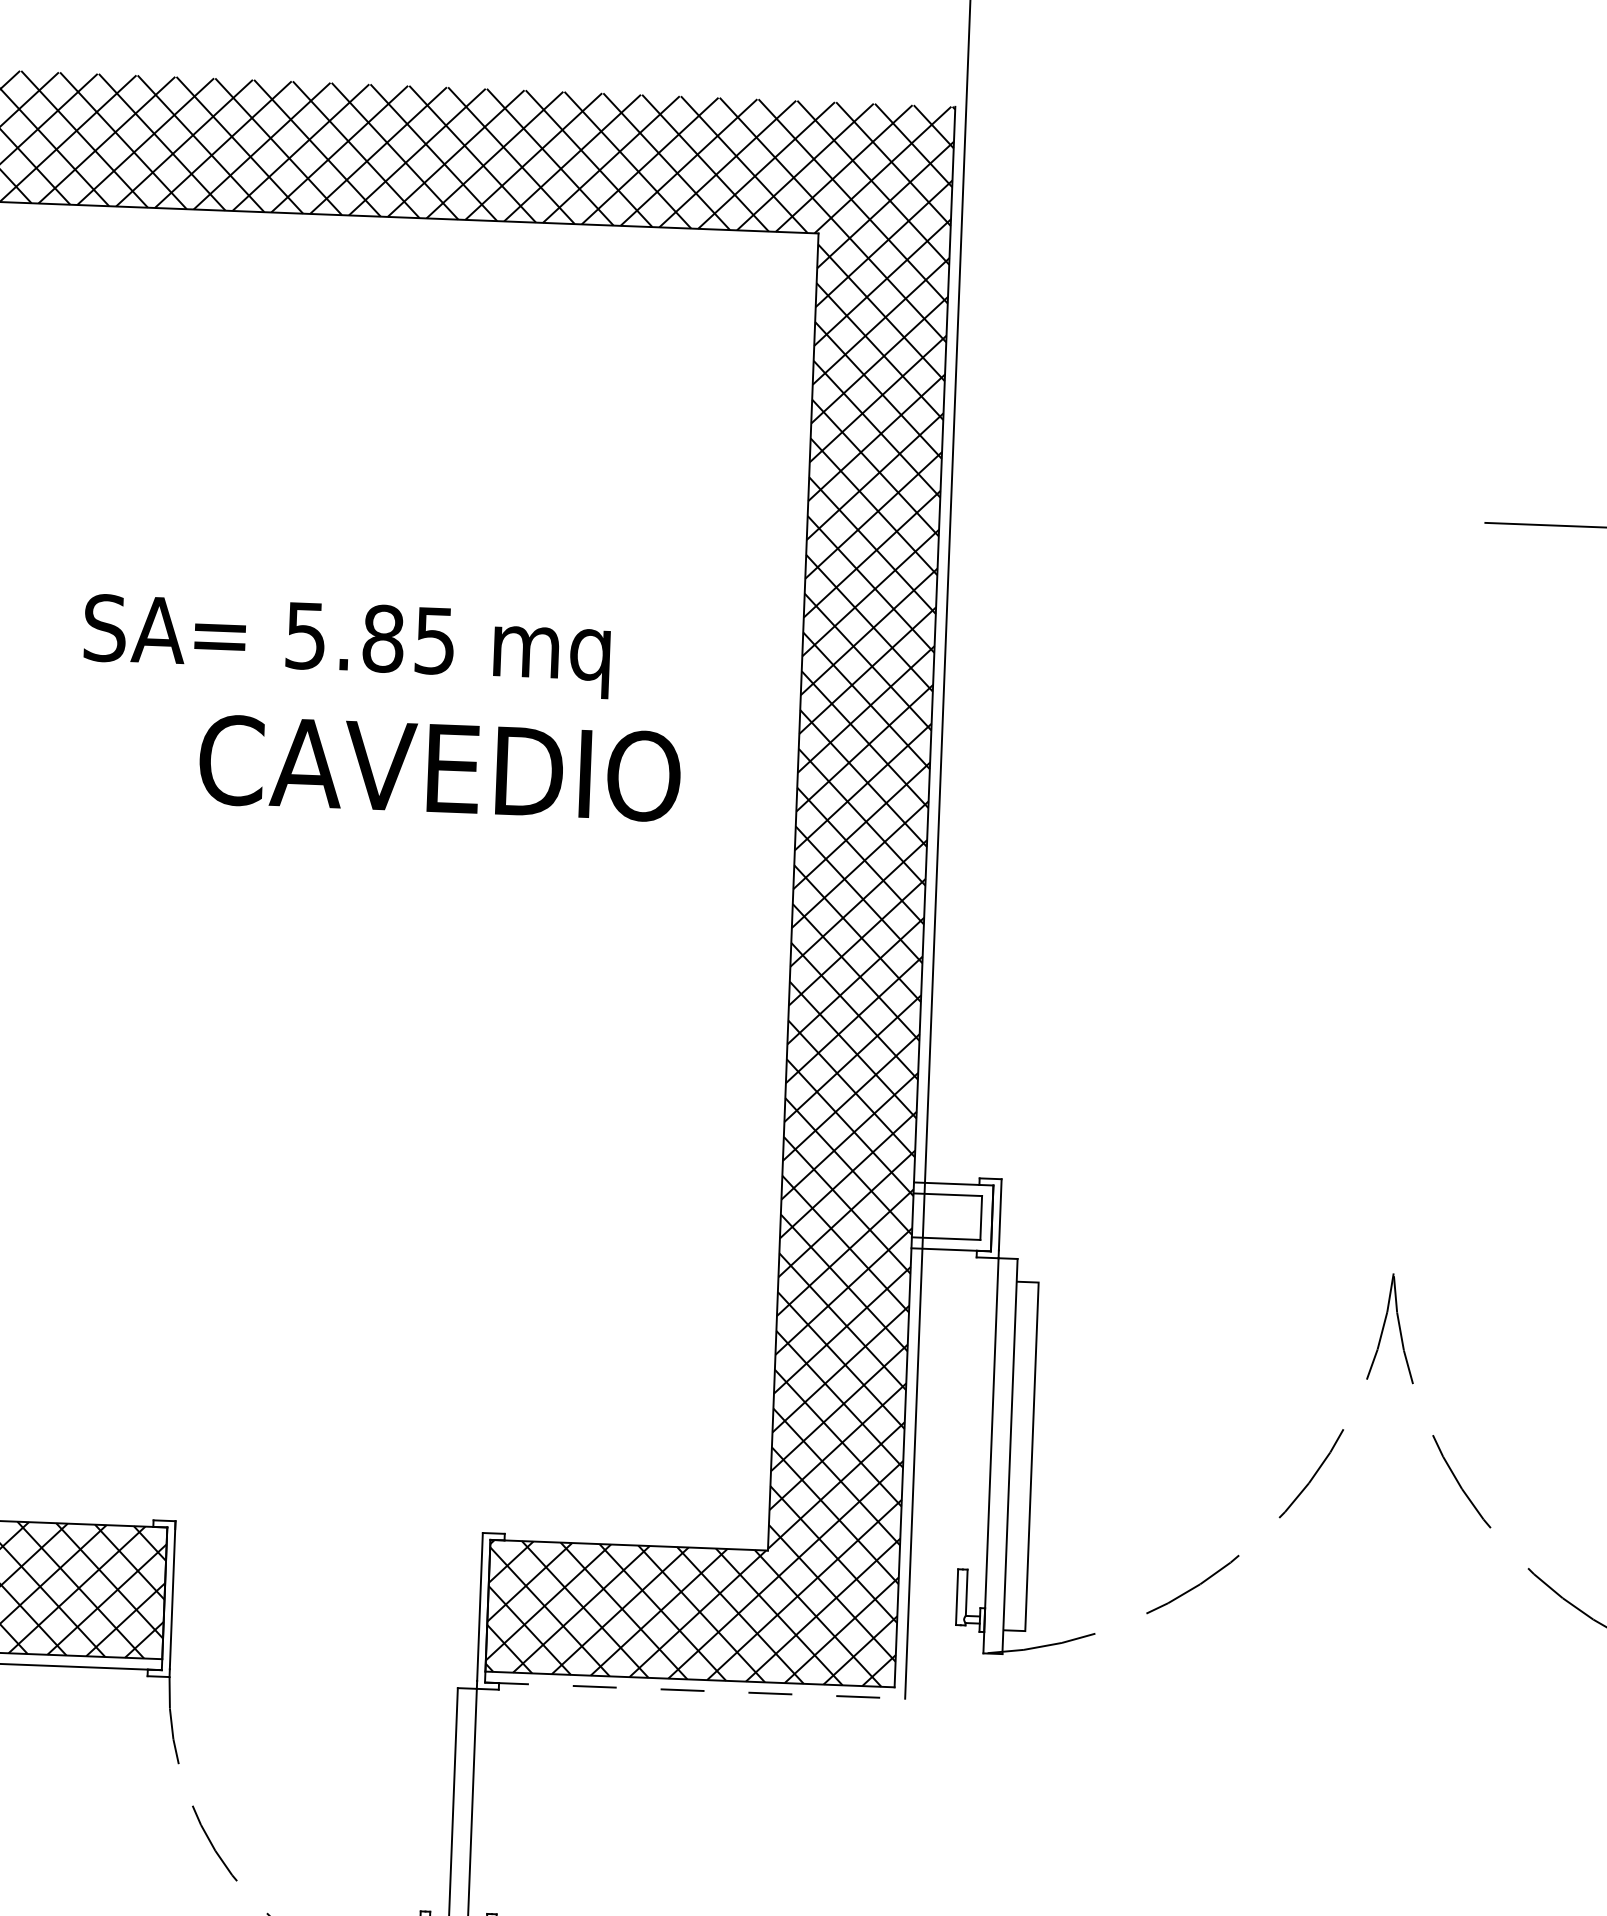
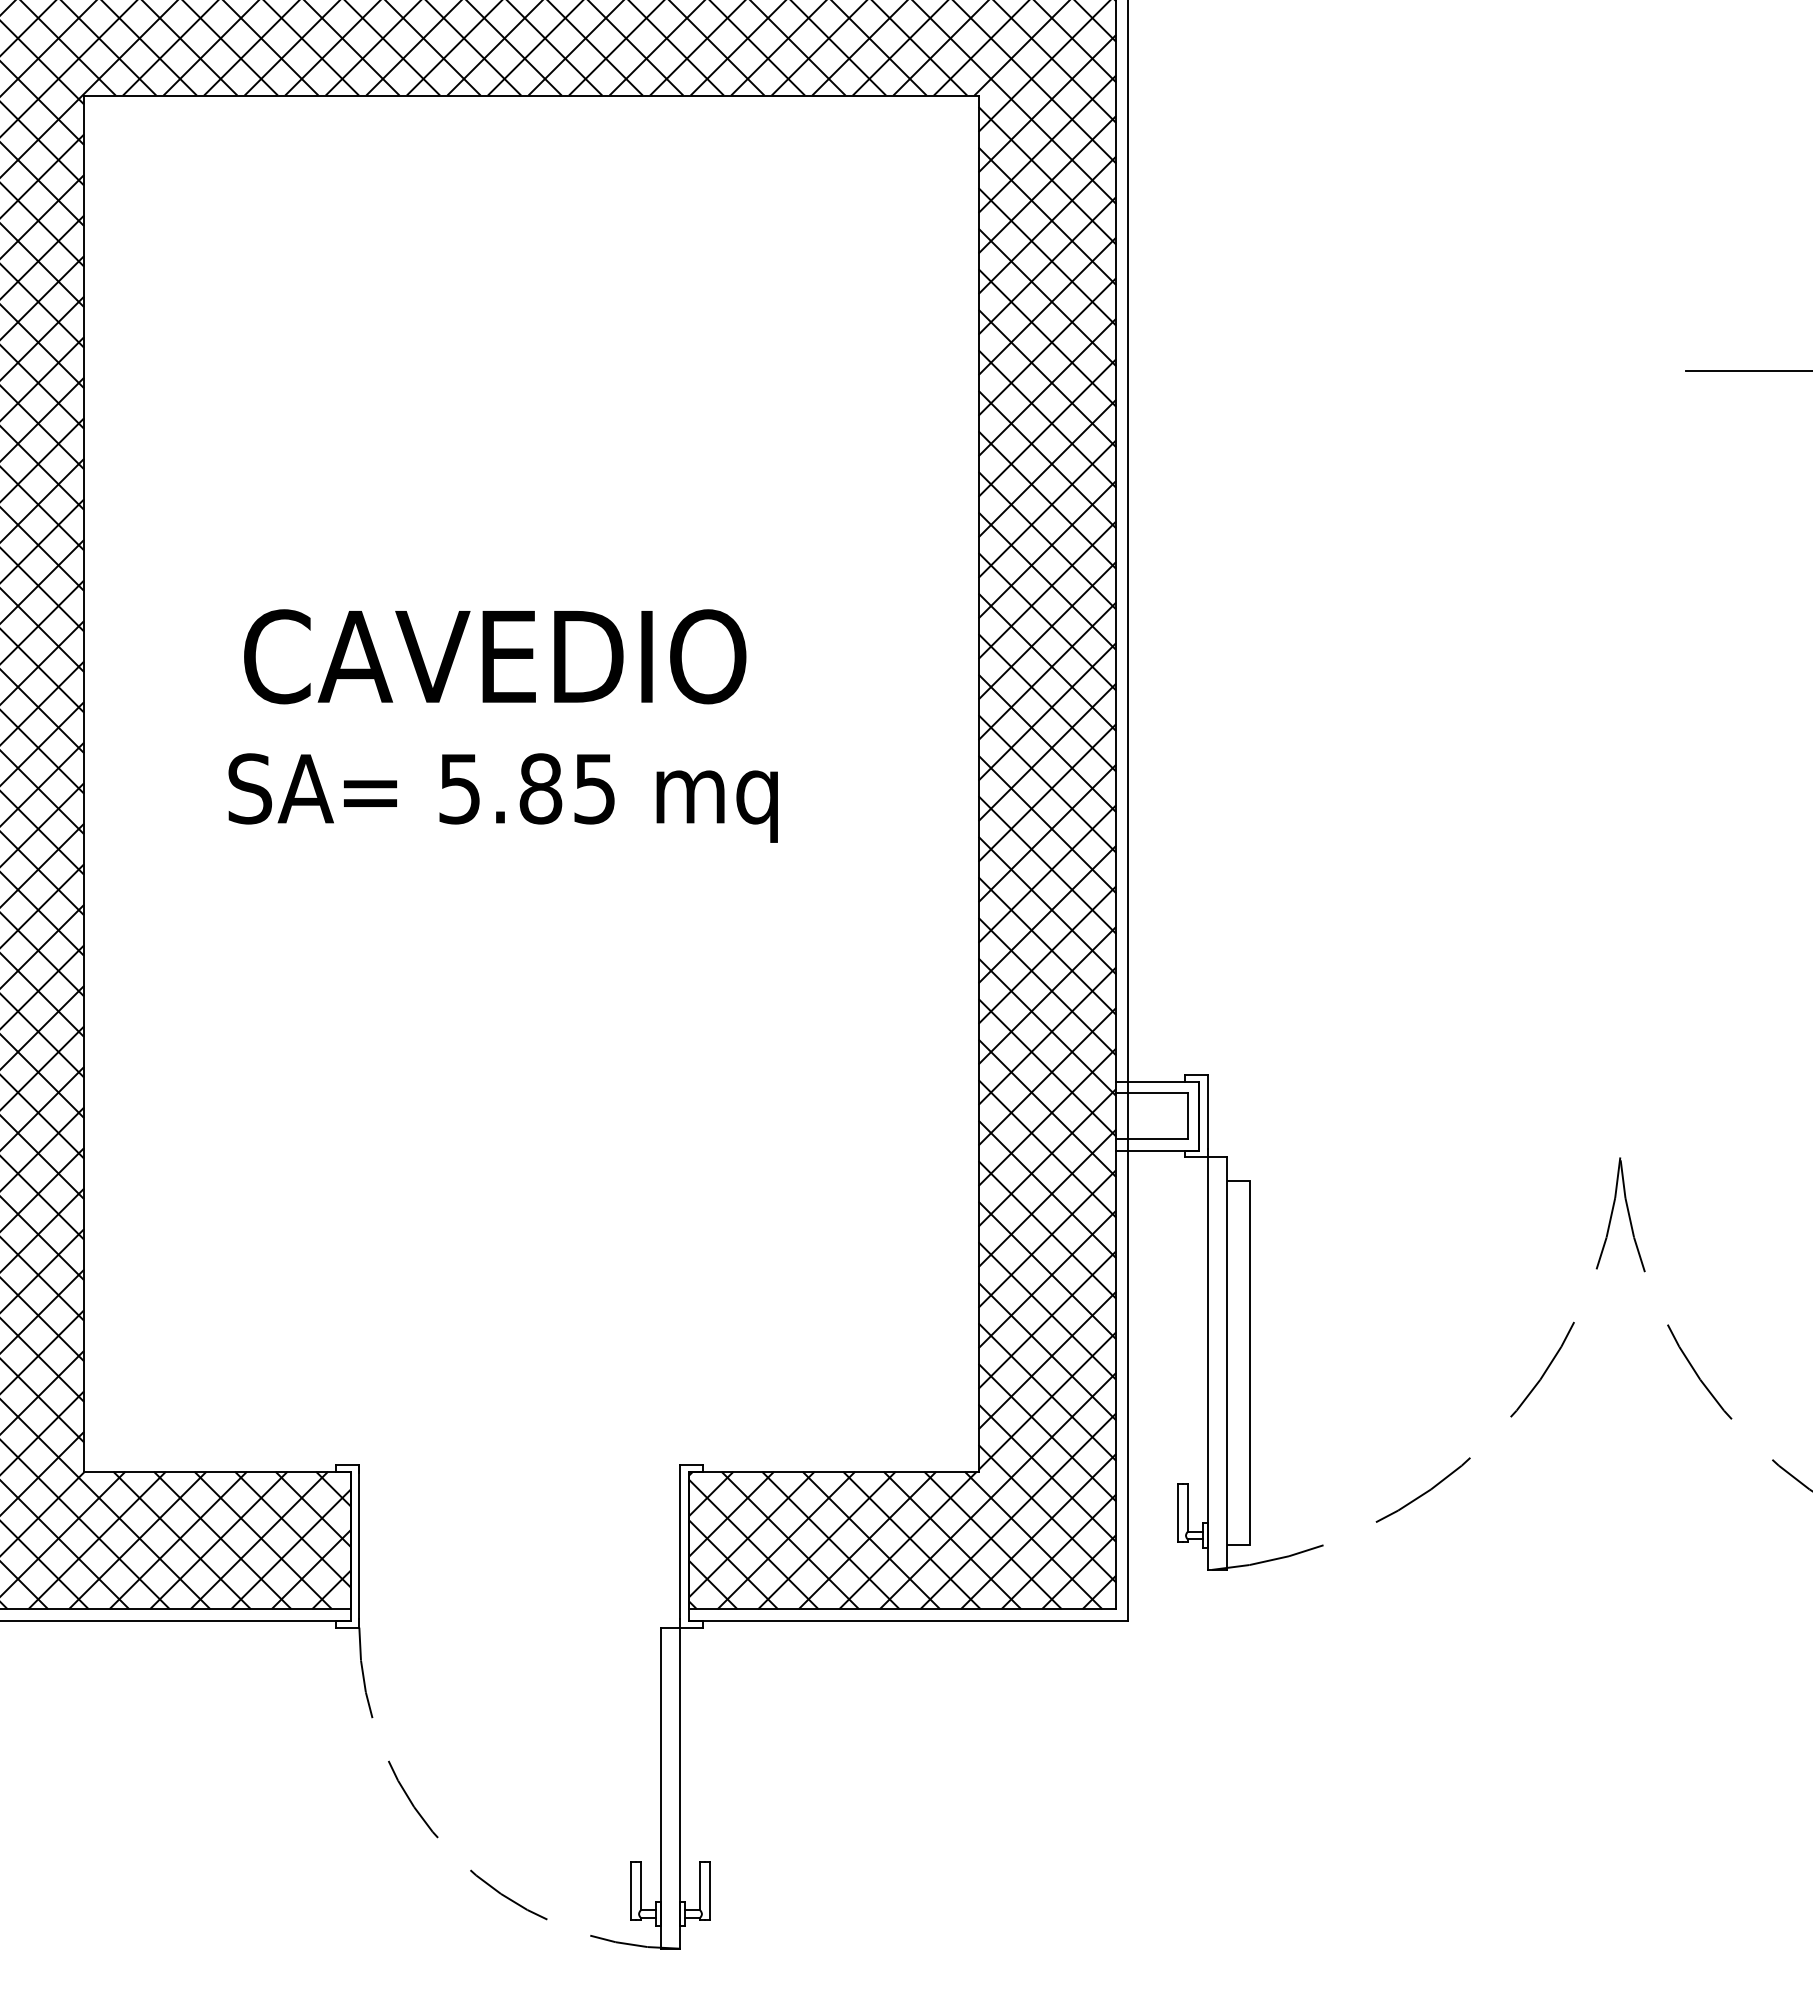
text: (346, 645) -> (502, 797), moved
text: (440, 768) -> (495, 656), moved
line: (695, 1690) -> (908, 1620), dashed -> solid

